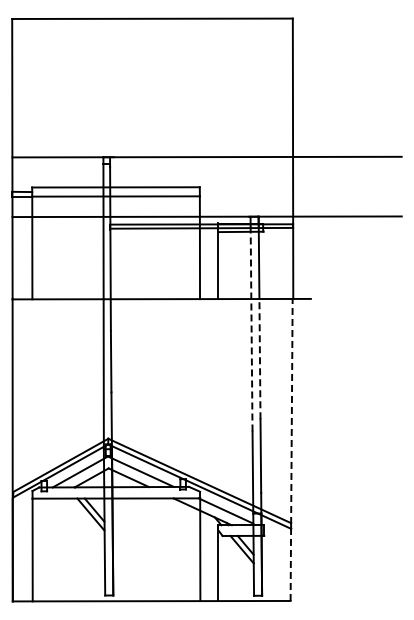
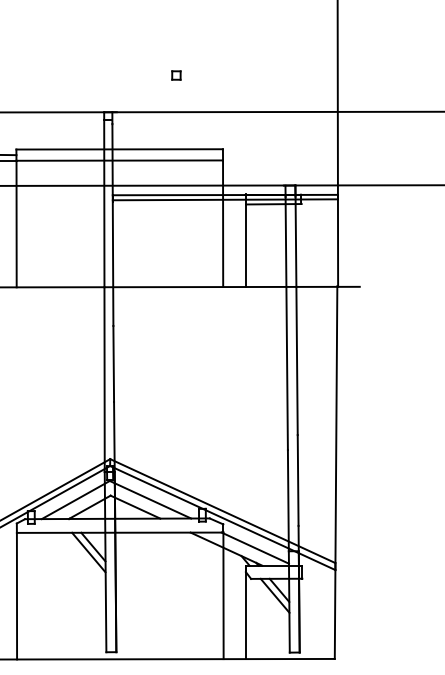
part: (161, 127) -> (175, 75), added
line: (251, 328) -> (286, 323), dashed -> solid
line: (259, 358) -> (296, 360), dashed -> solid
line: (291, 449) -> (335, 472), dashed -> solid

